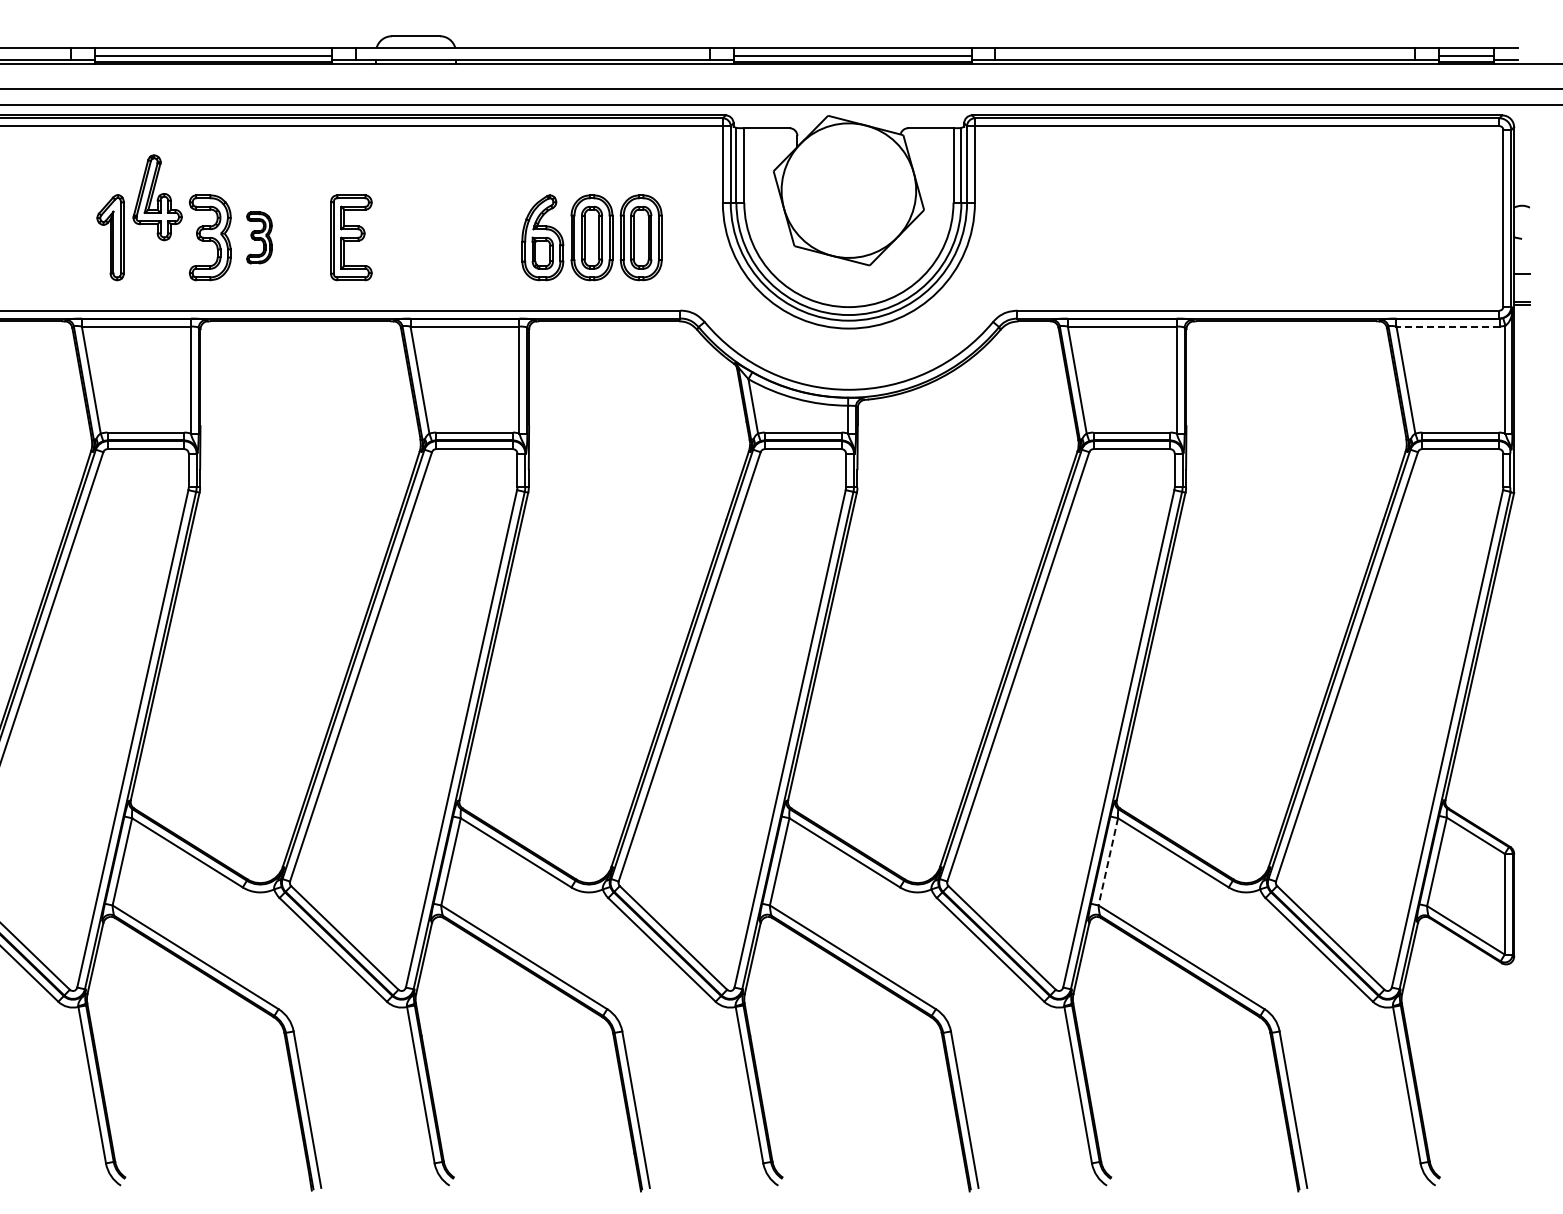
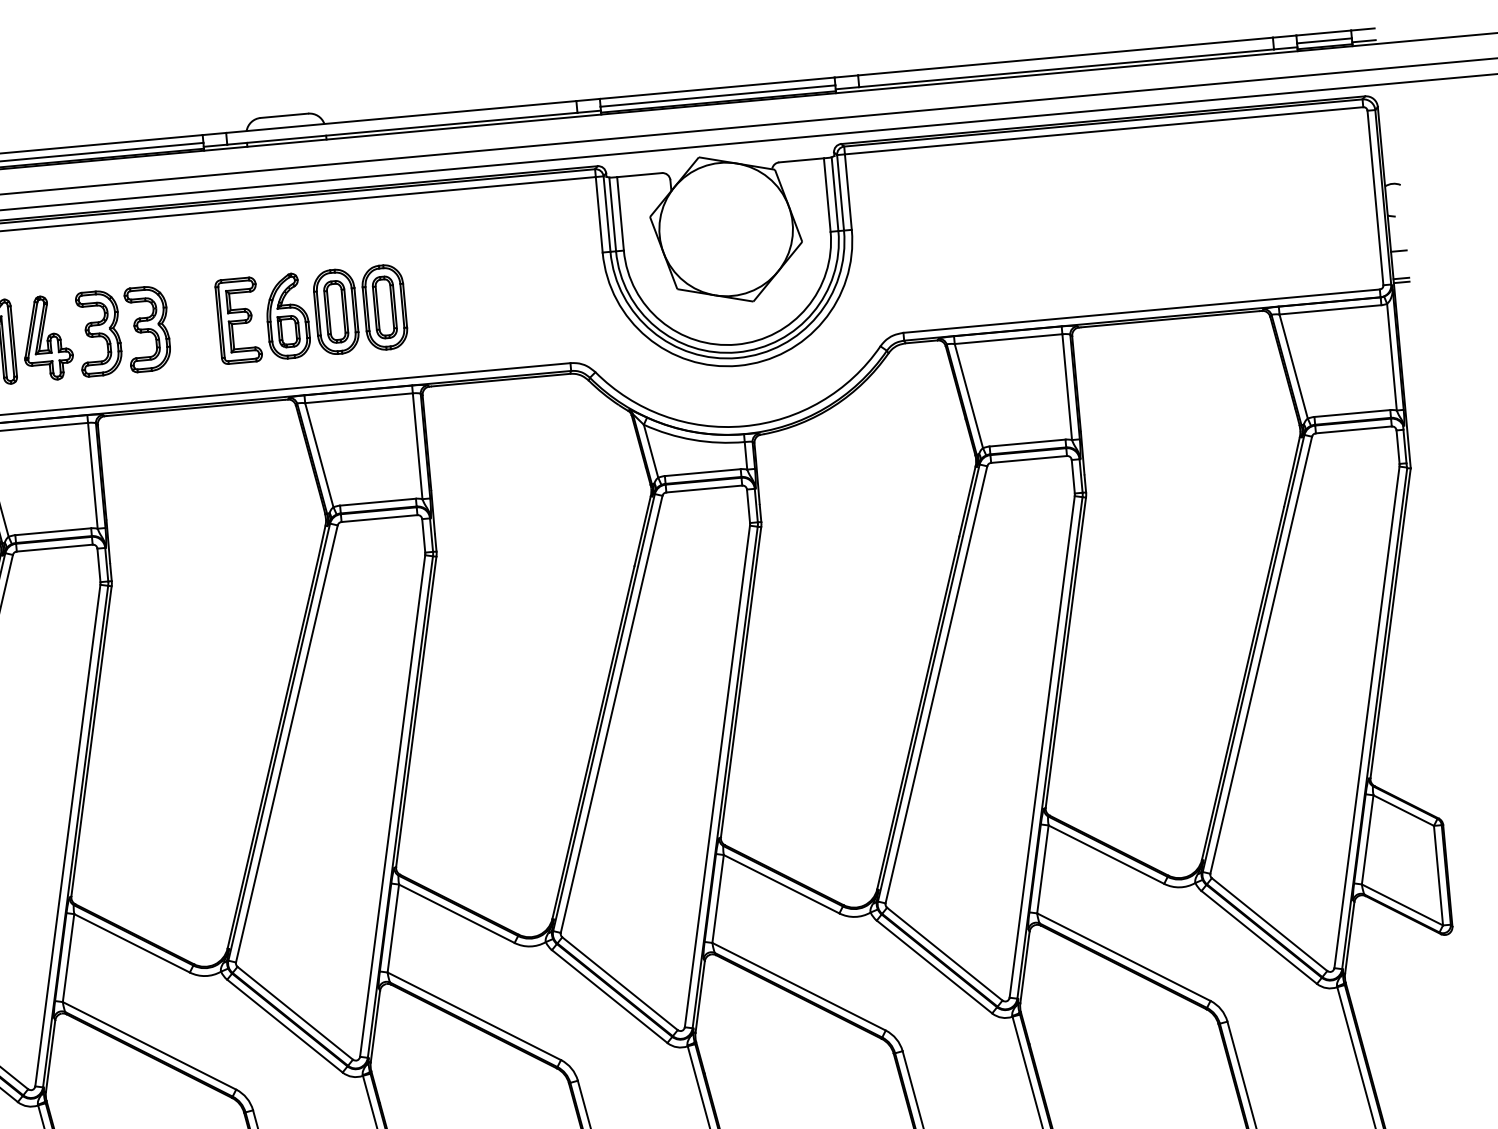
part: (157, 197) -> (47, 337), moved
part: (259, 237) -> (147, 328), size x1.67
part: (591, 237) -> (335, 311), moved
line: (1448, 326) -> (1330, 309), dashed -> solid
line: (1108, 861) -> (1043, 869), dashed -> solid

